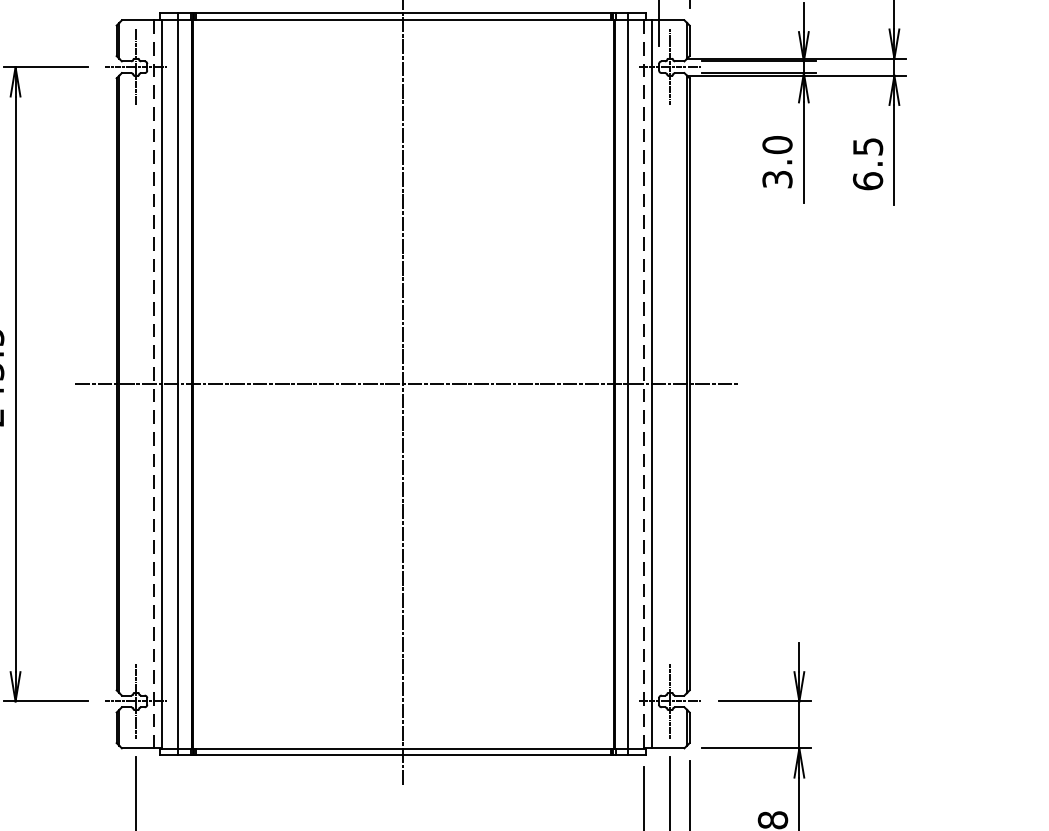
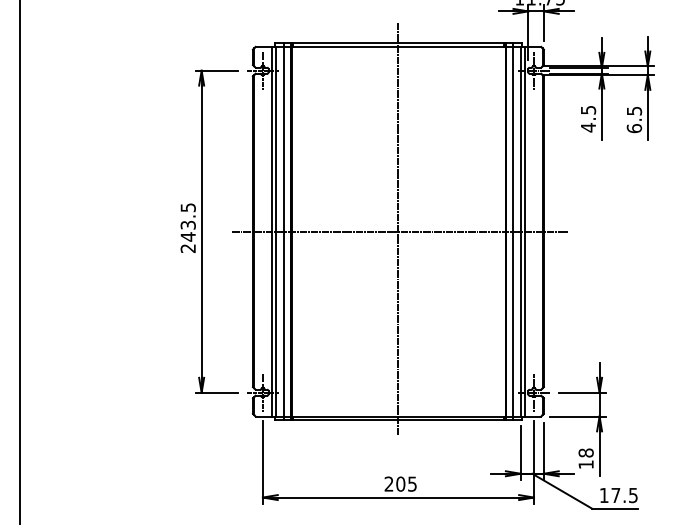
text: (777, 161) -> (588, 118), 3.0 -> 4.5
line: (153, 383) -> (271, 231), dashed -> solid
line: (643, 383) -> (520, 231), dashed -> solid

